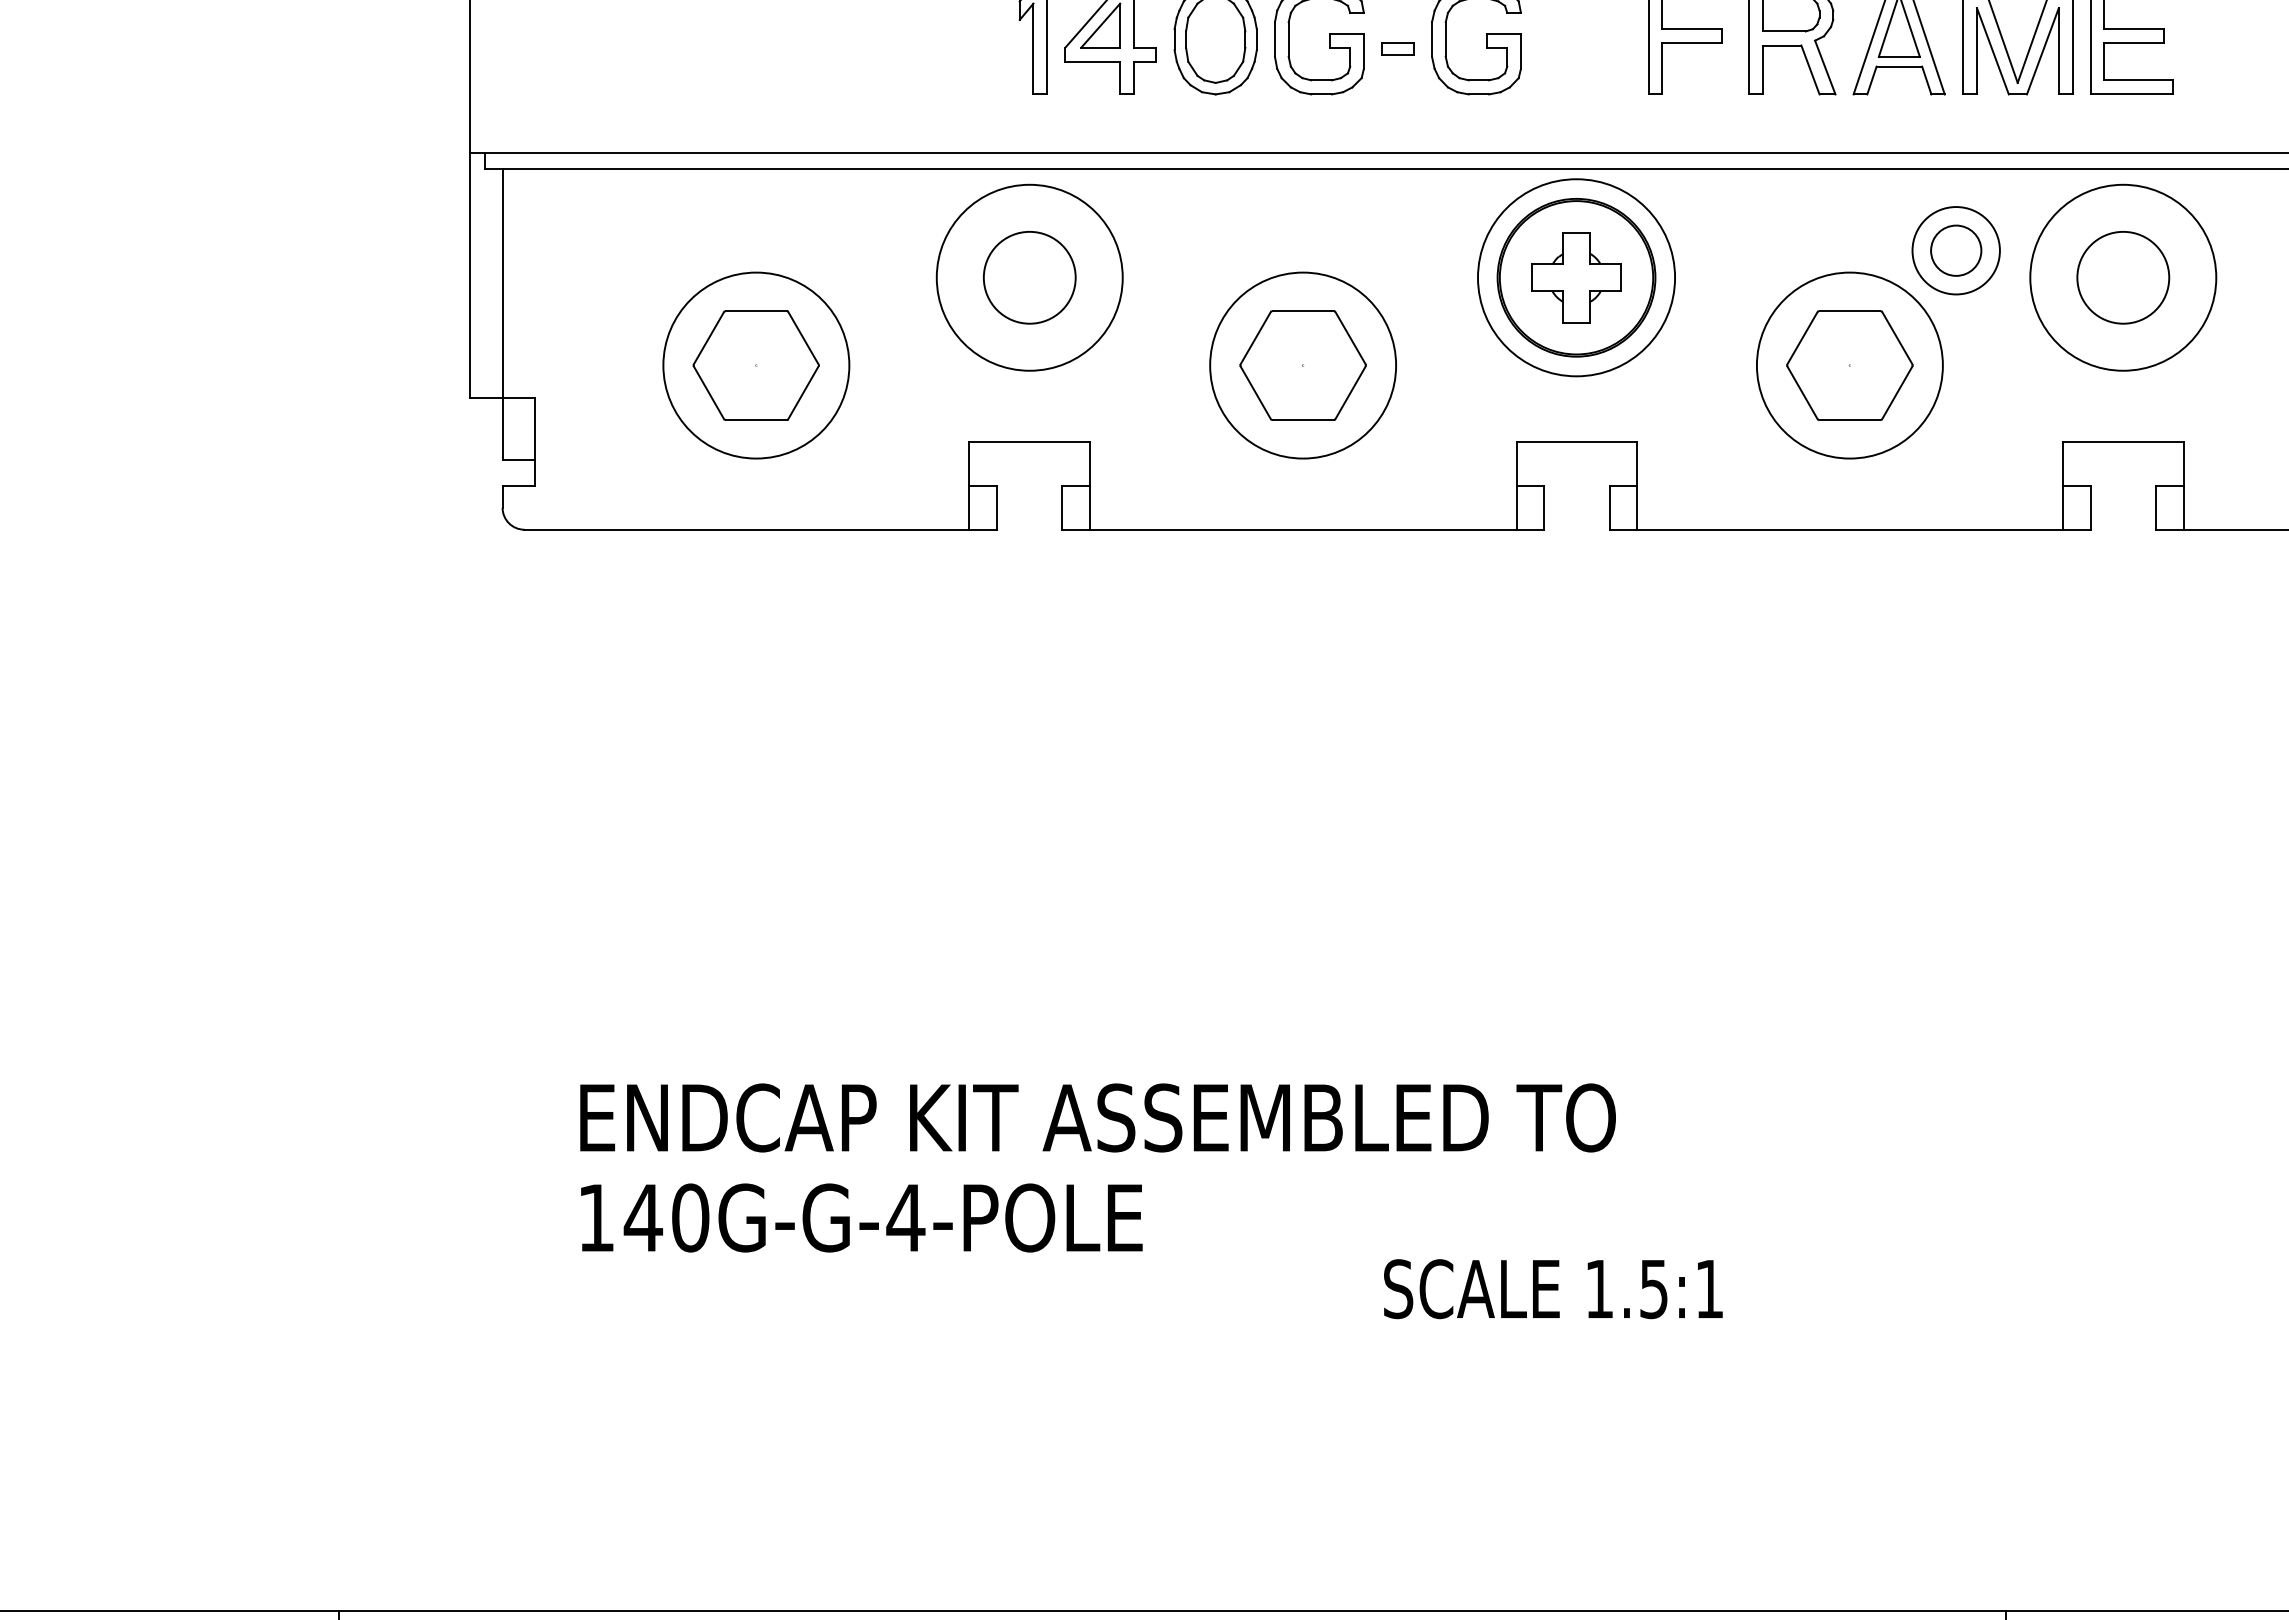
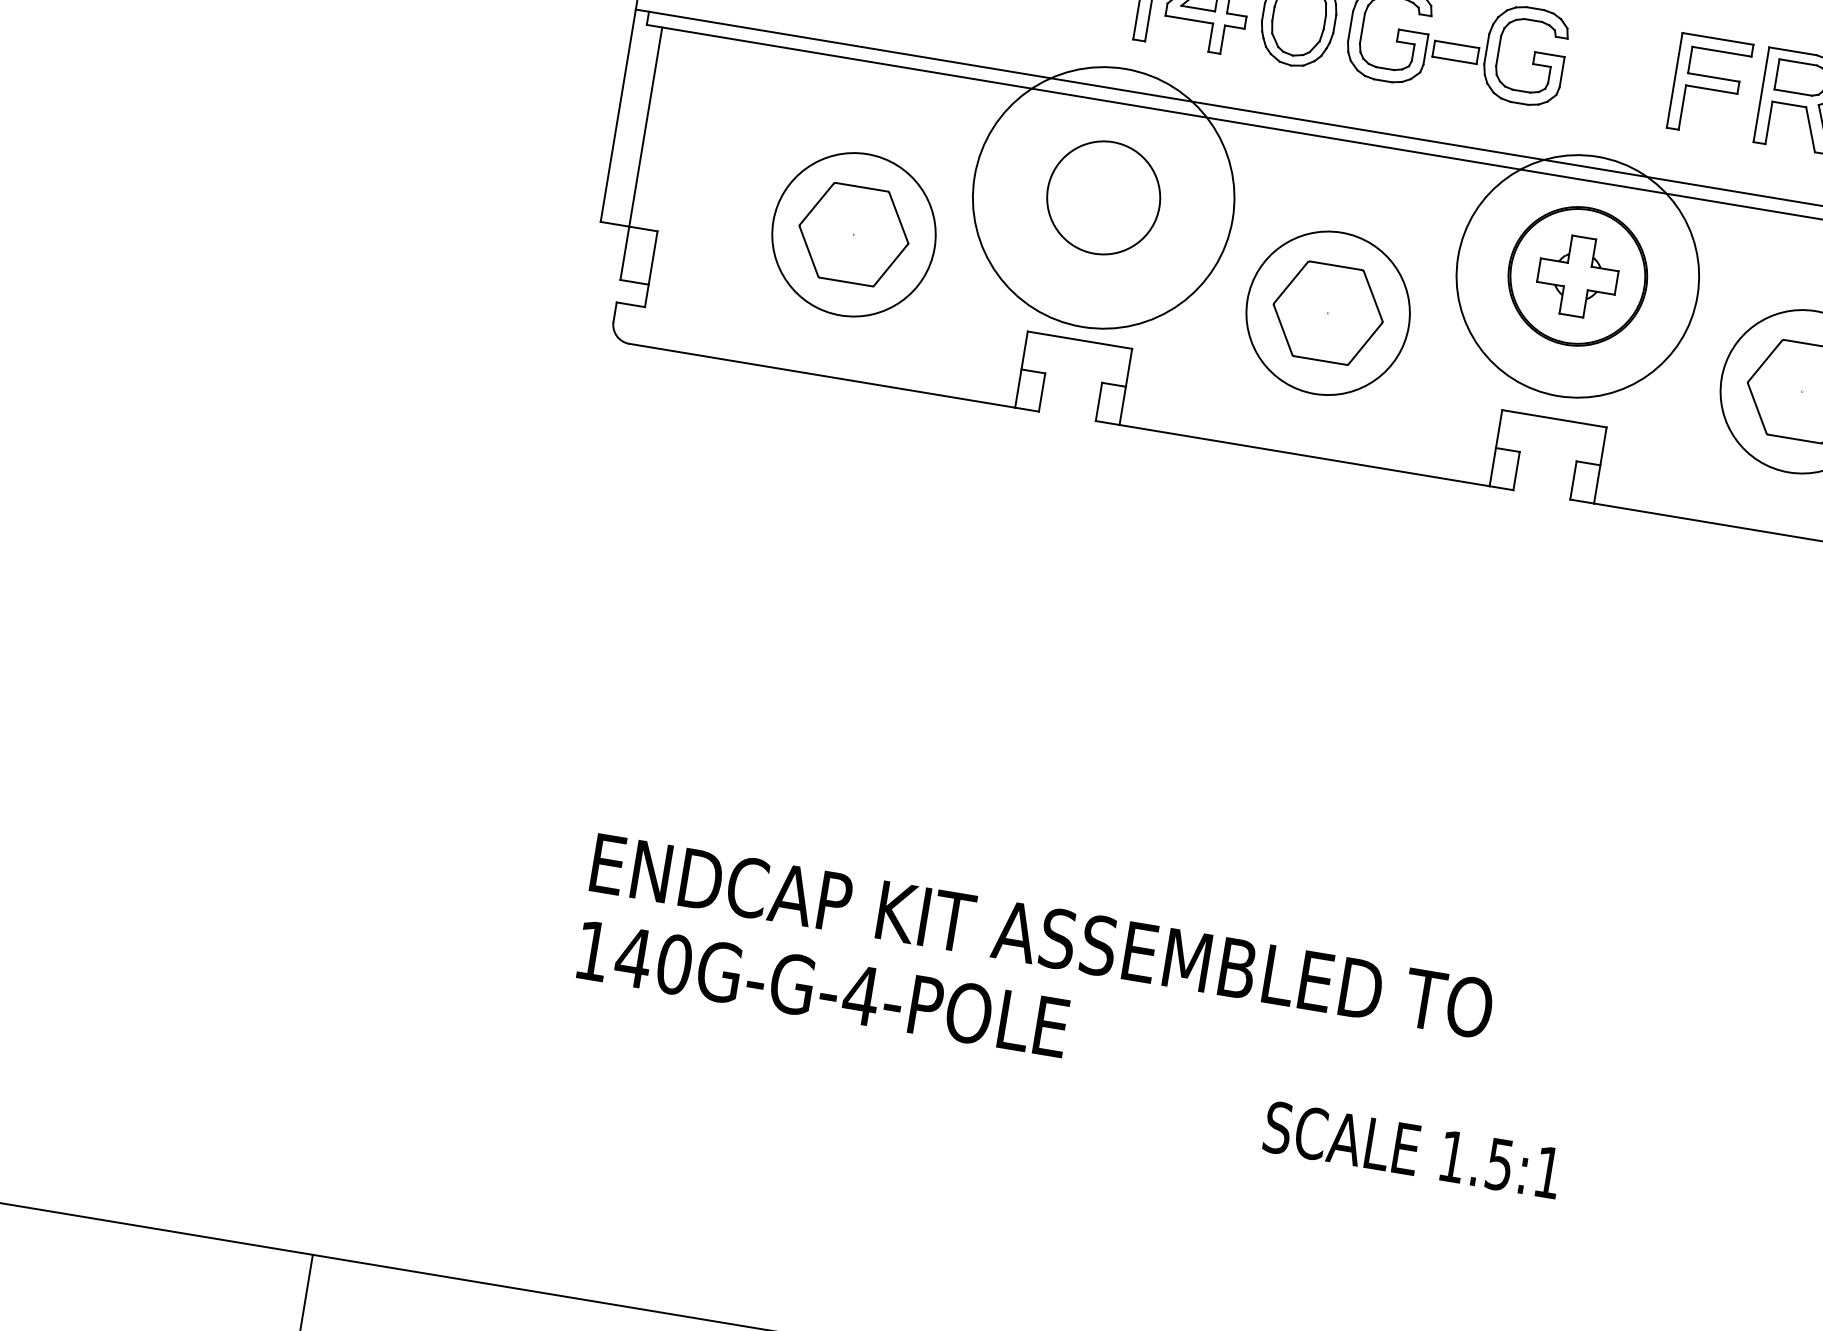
part: (1397, 48) -> (1455, 51), size x1.6
circle: (1029, 277) -> (1103, 197), size x1.4
circle: (1029, 277) -> (1103, 197), size x1.6
circle: (1576, 277) -> (1577, 276), size x1.4

